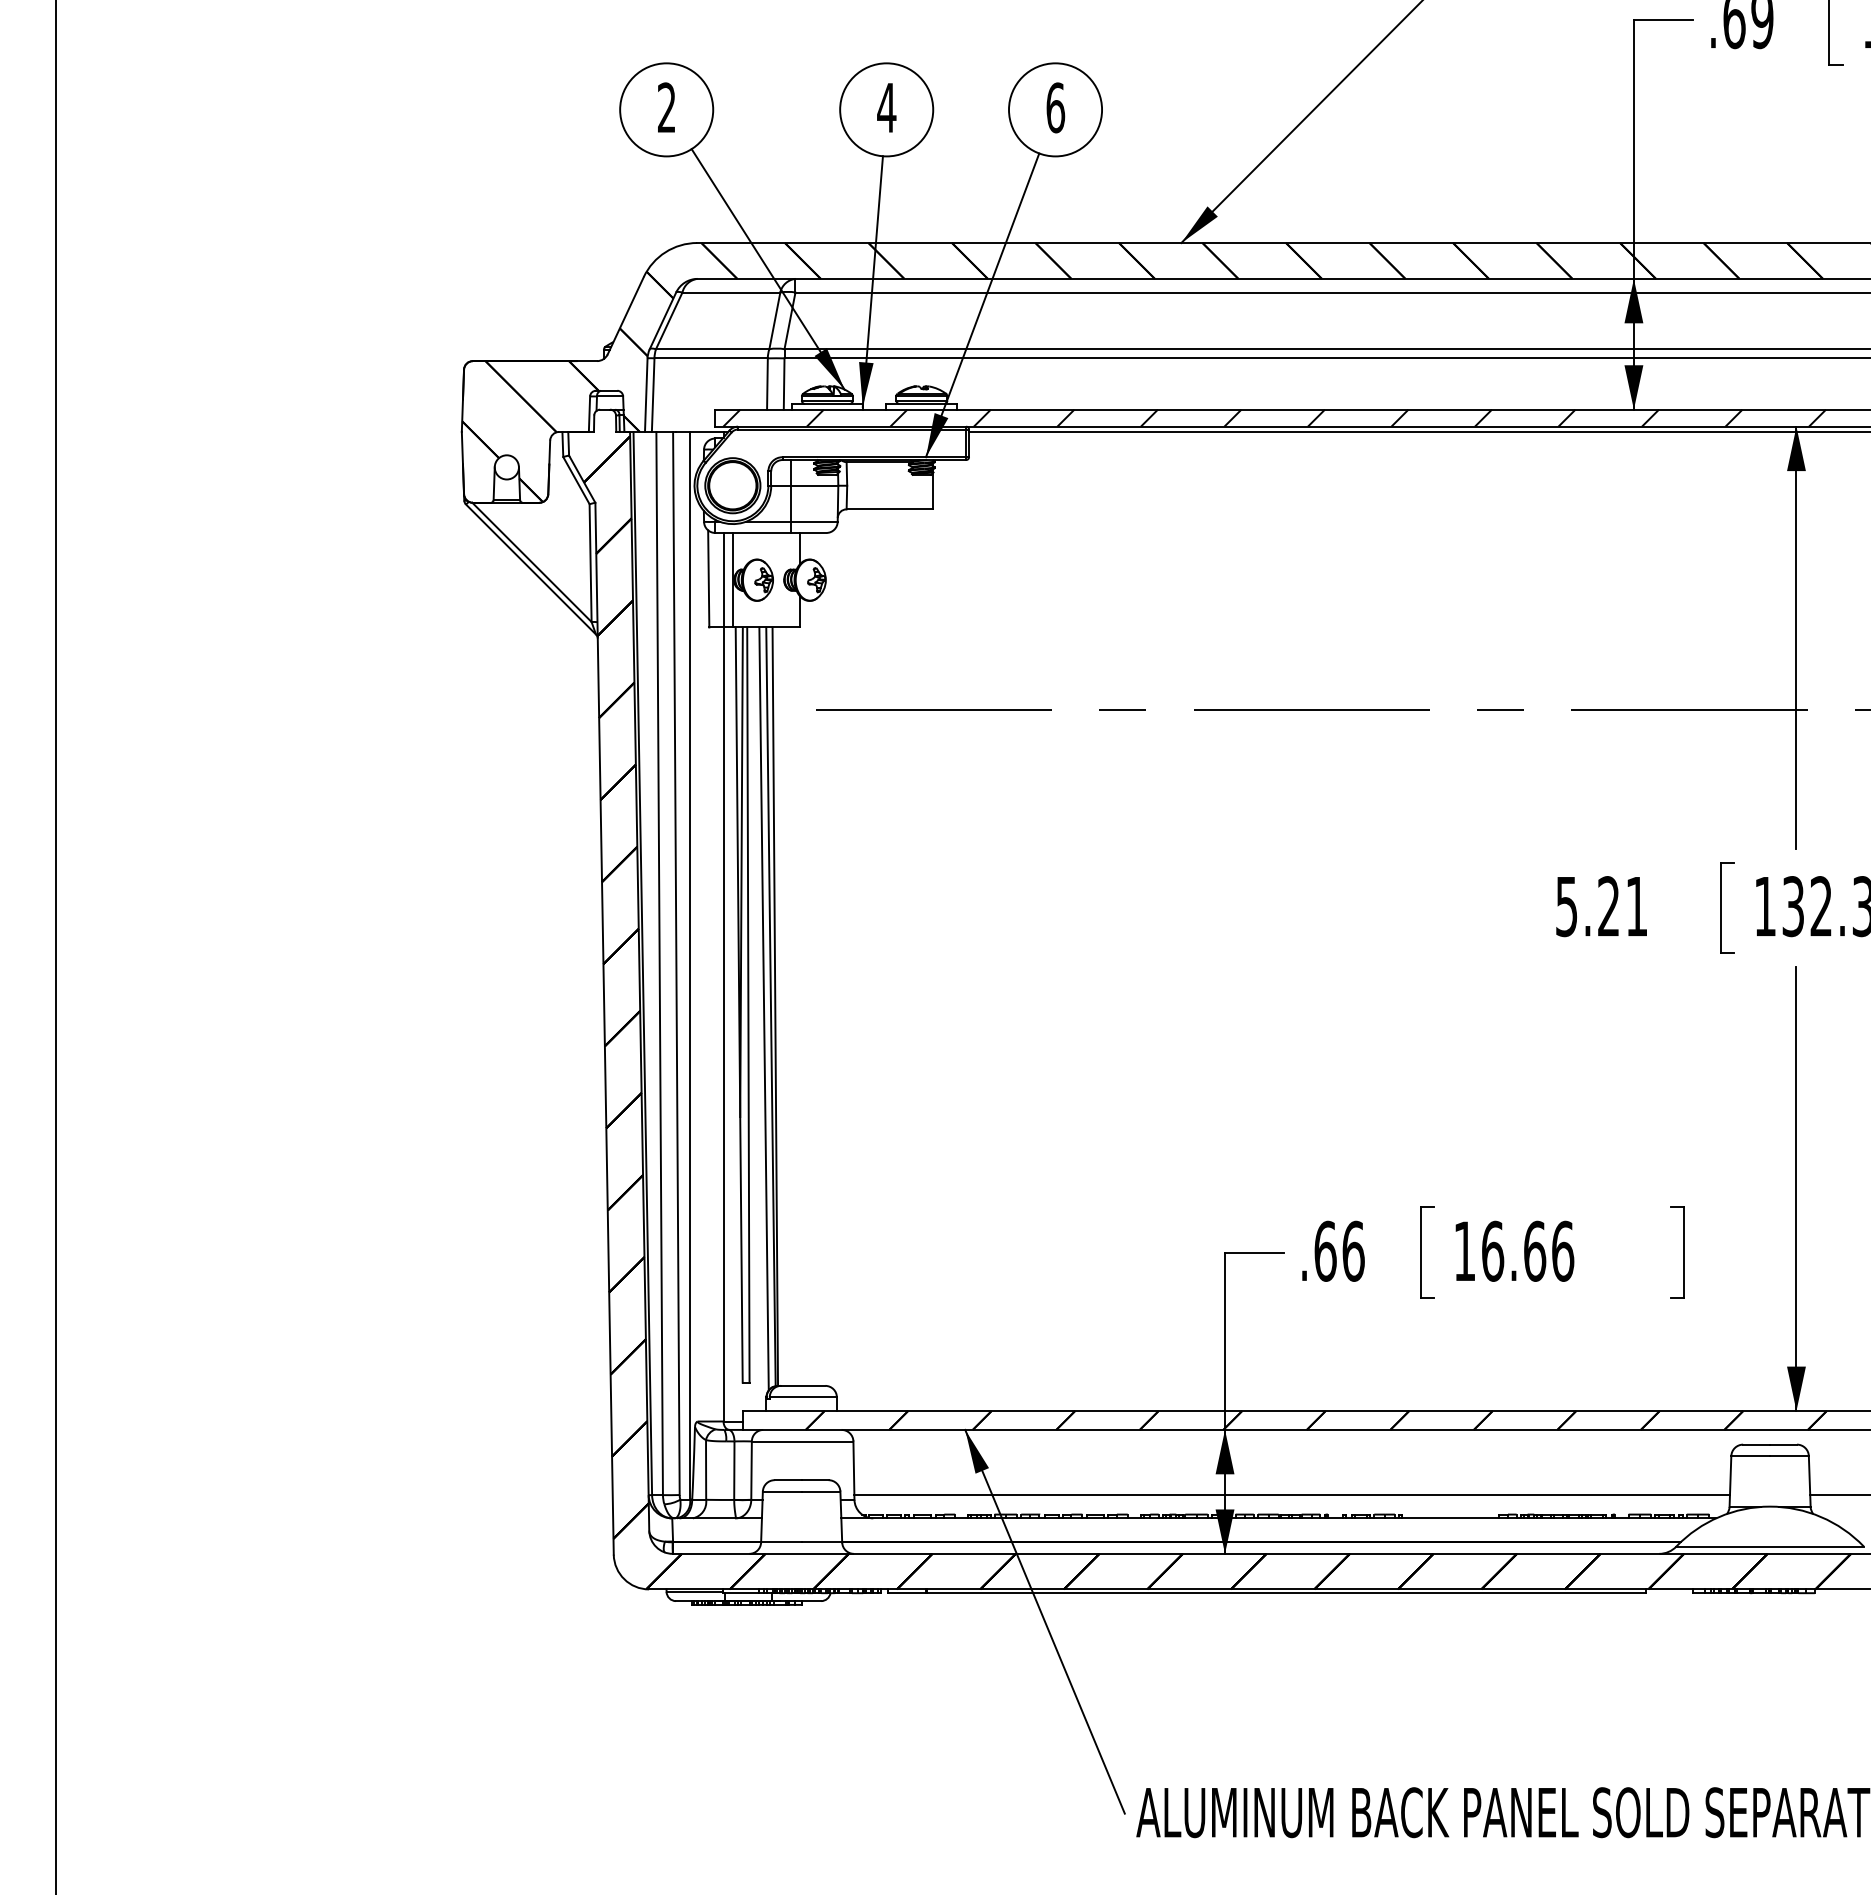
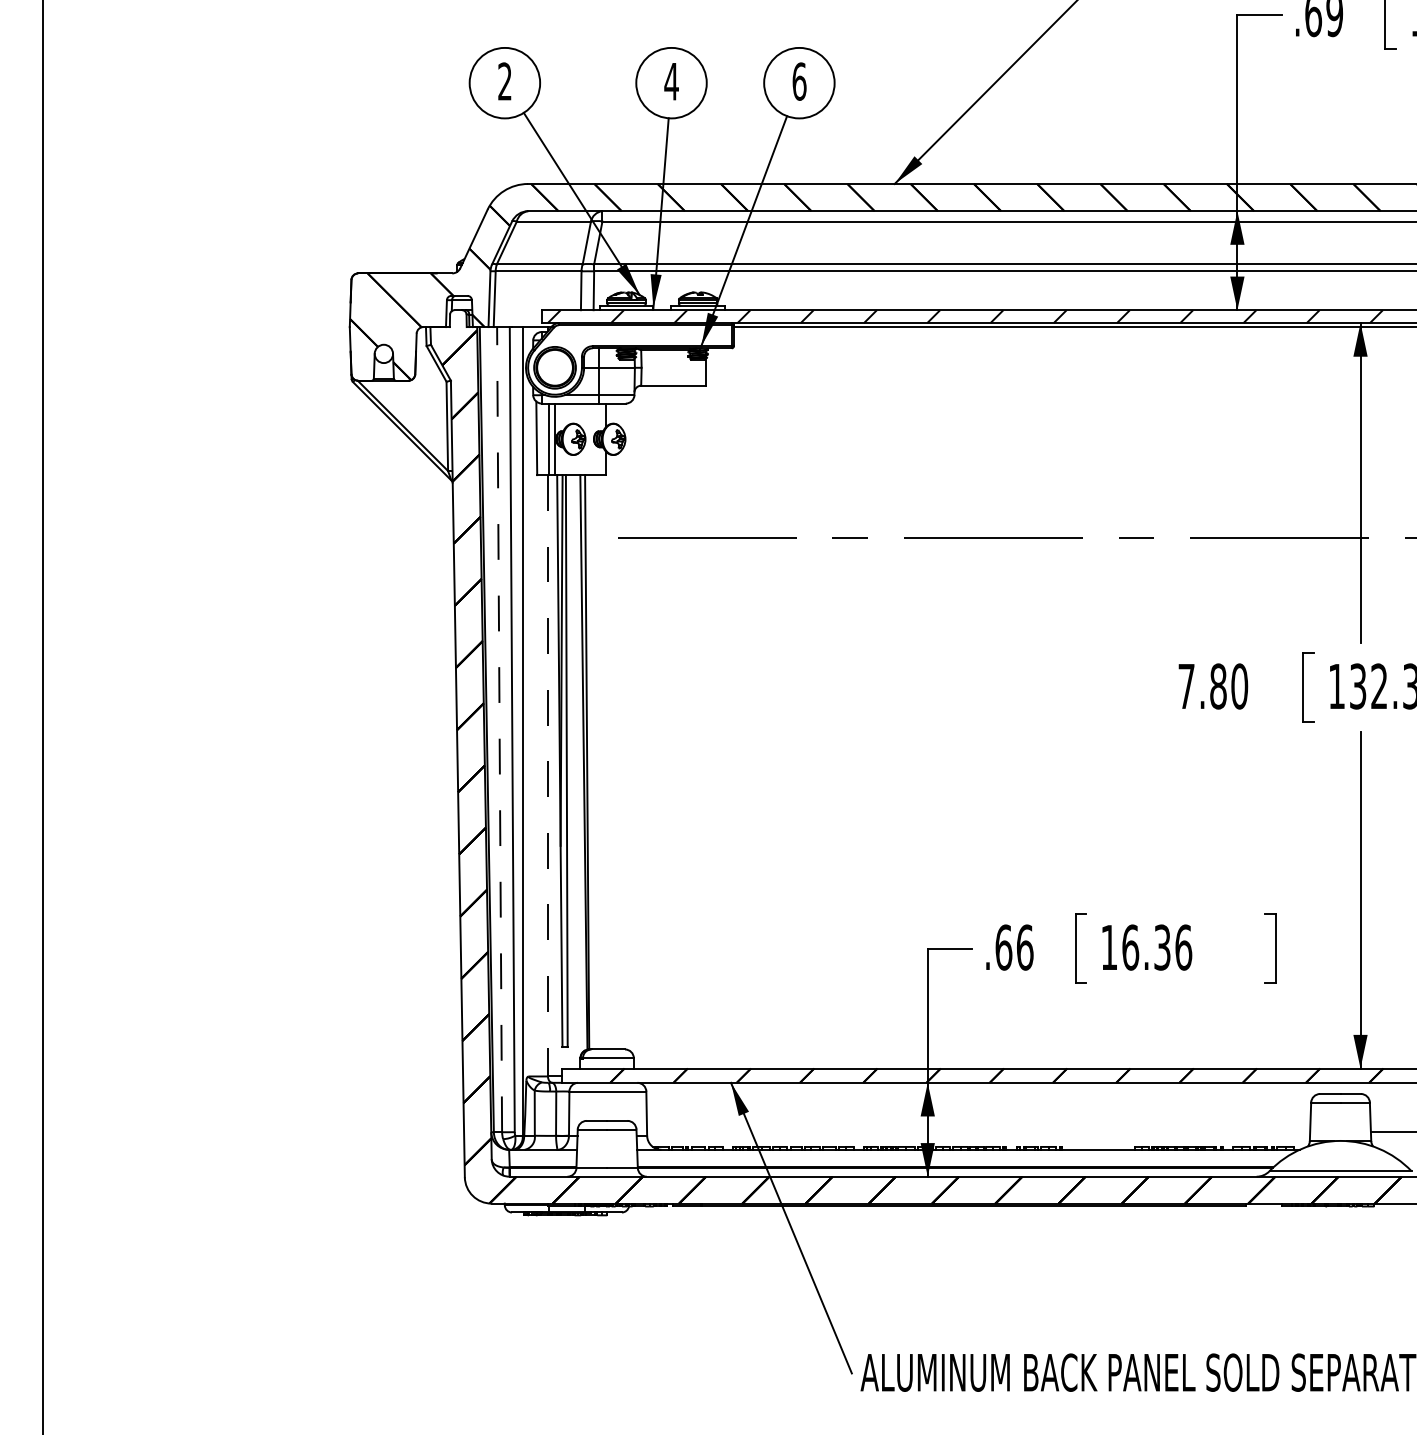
text: (1602, 906) -> (1213, 686), 5.21 -> 7.80
line: (659, 963) -> (499, 729), solid -> dashed
line: (763, 1008) -> (578, 763), removed
line: (723, 1024) -> (547, 775), solid -> dashed
text: (1535, 1250) -> (1162, 946), 16.66 -> 16.36
line: (1291, 1495) -> (978, 1132), removed

